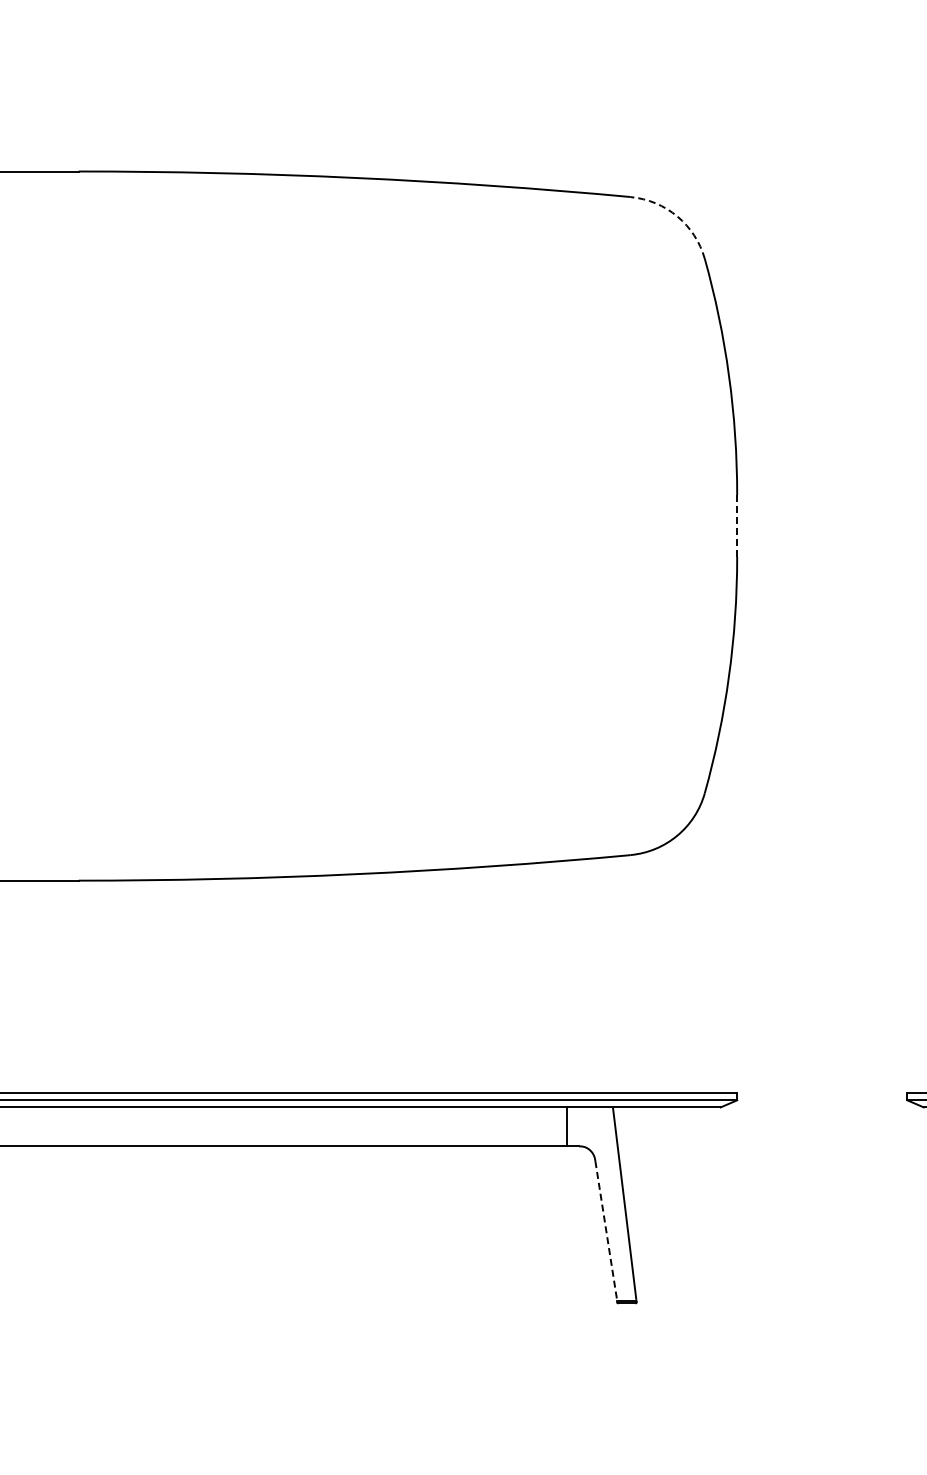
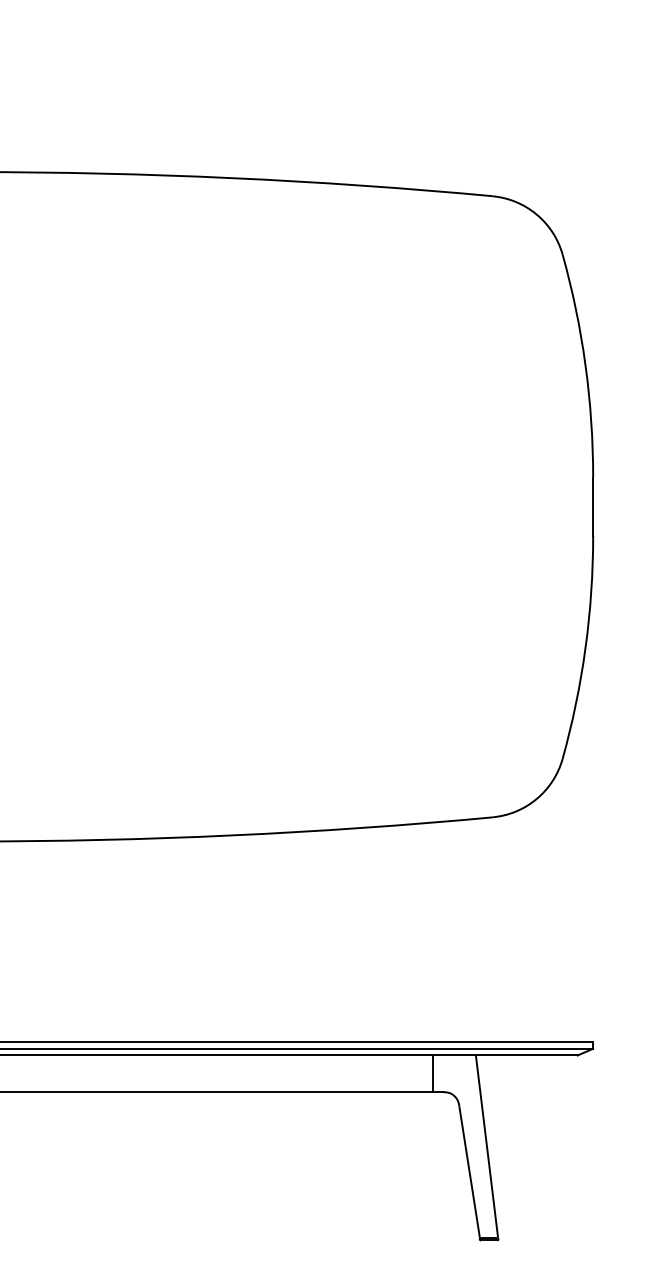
arc: (677, 216) -> (536, 214), dashed -> solid
line: (737, 526) -> (593, 507), dashed -> solid
line: (606, 1231) -> (469, 1172), dashed -> solid

